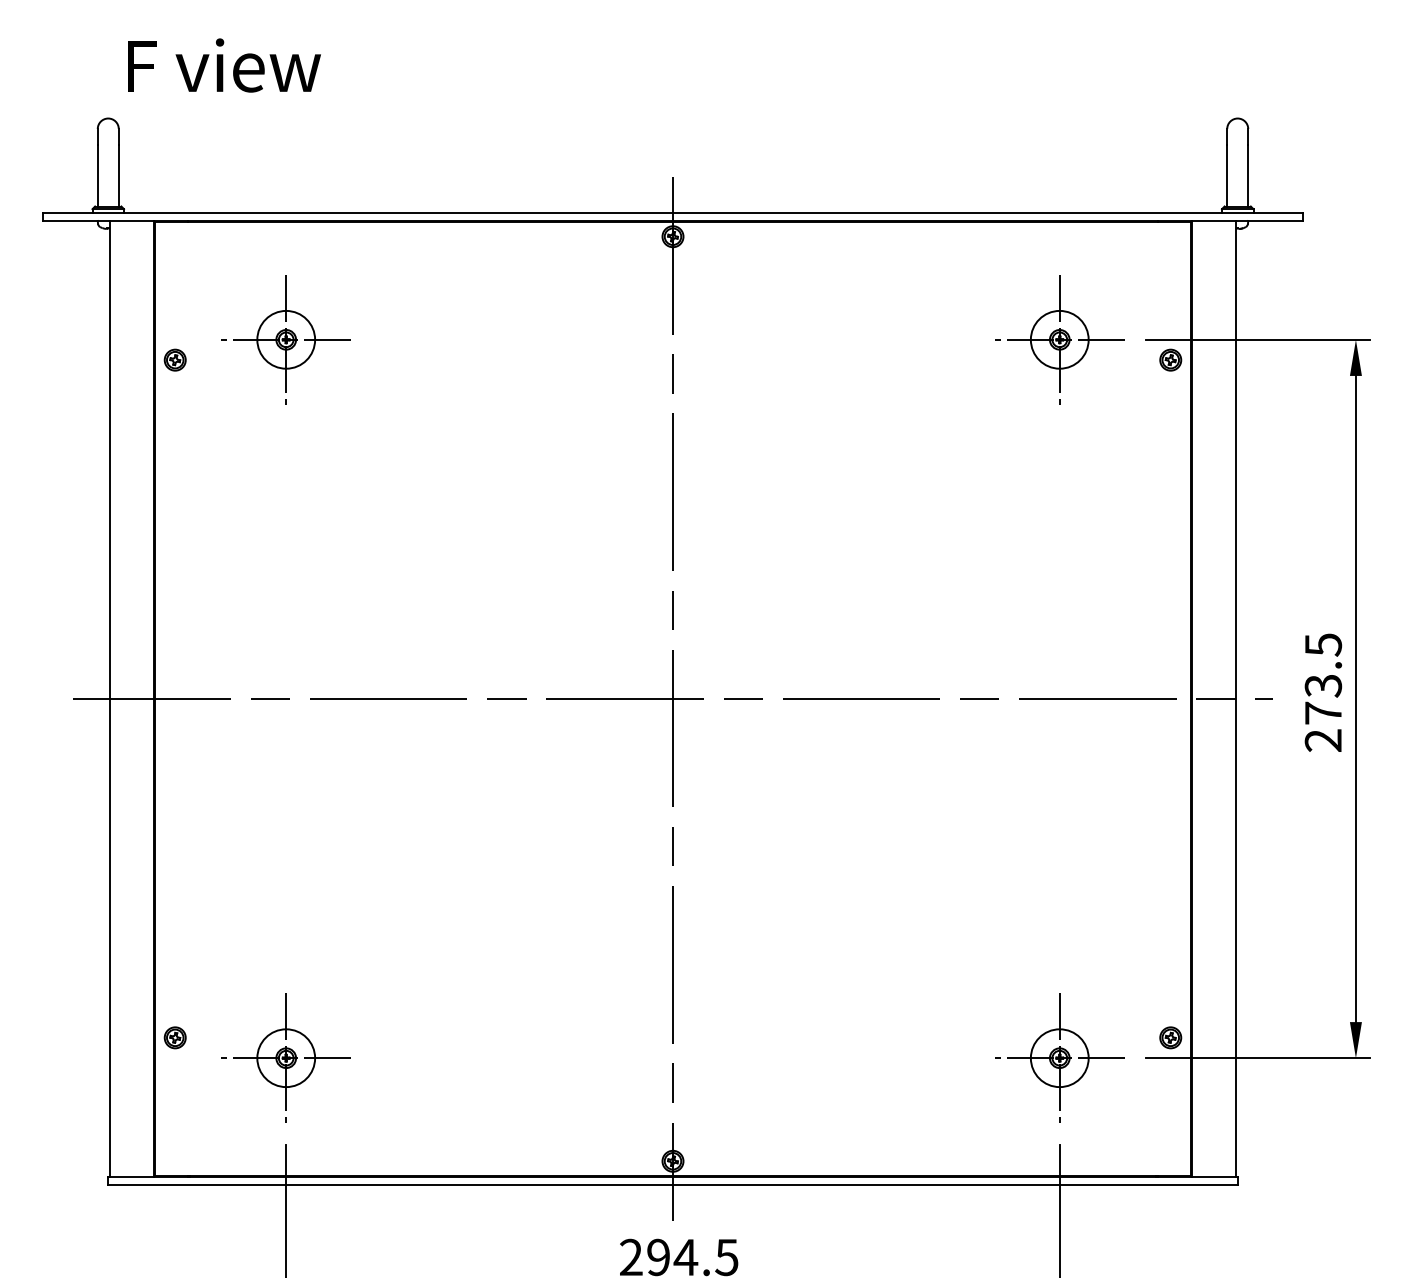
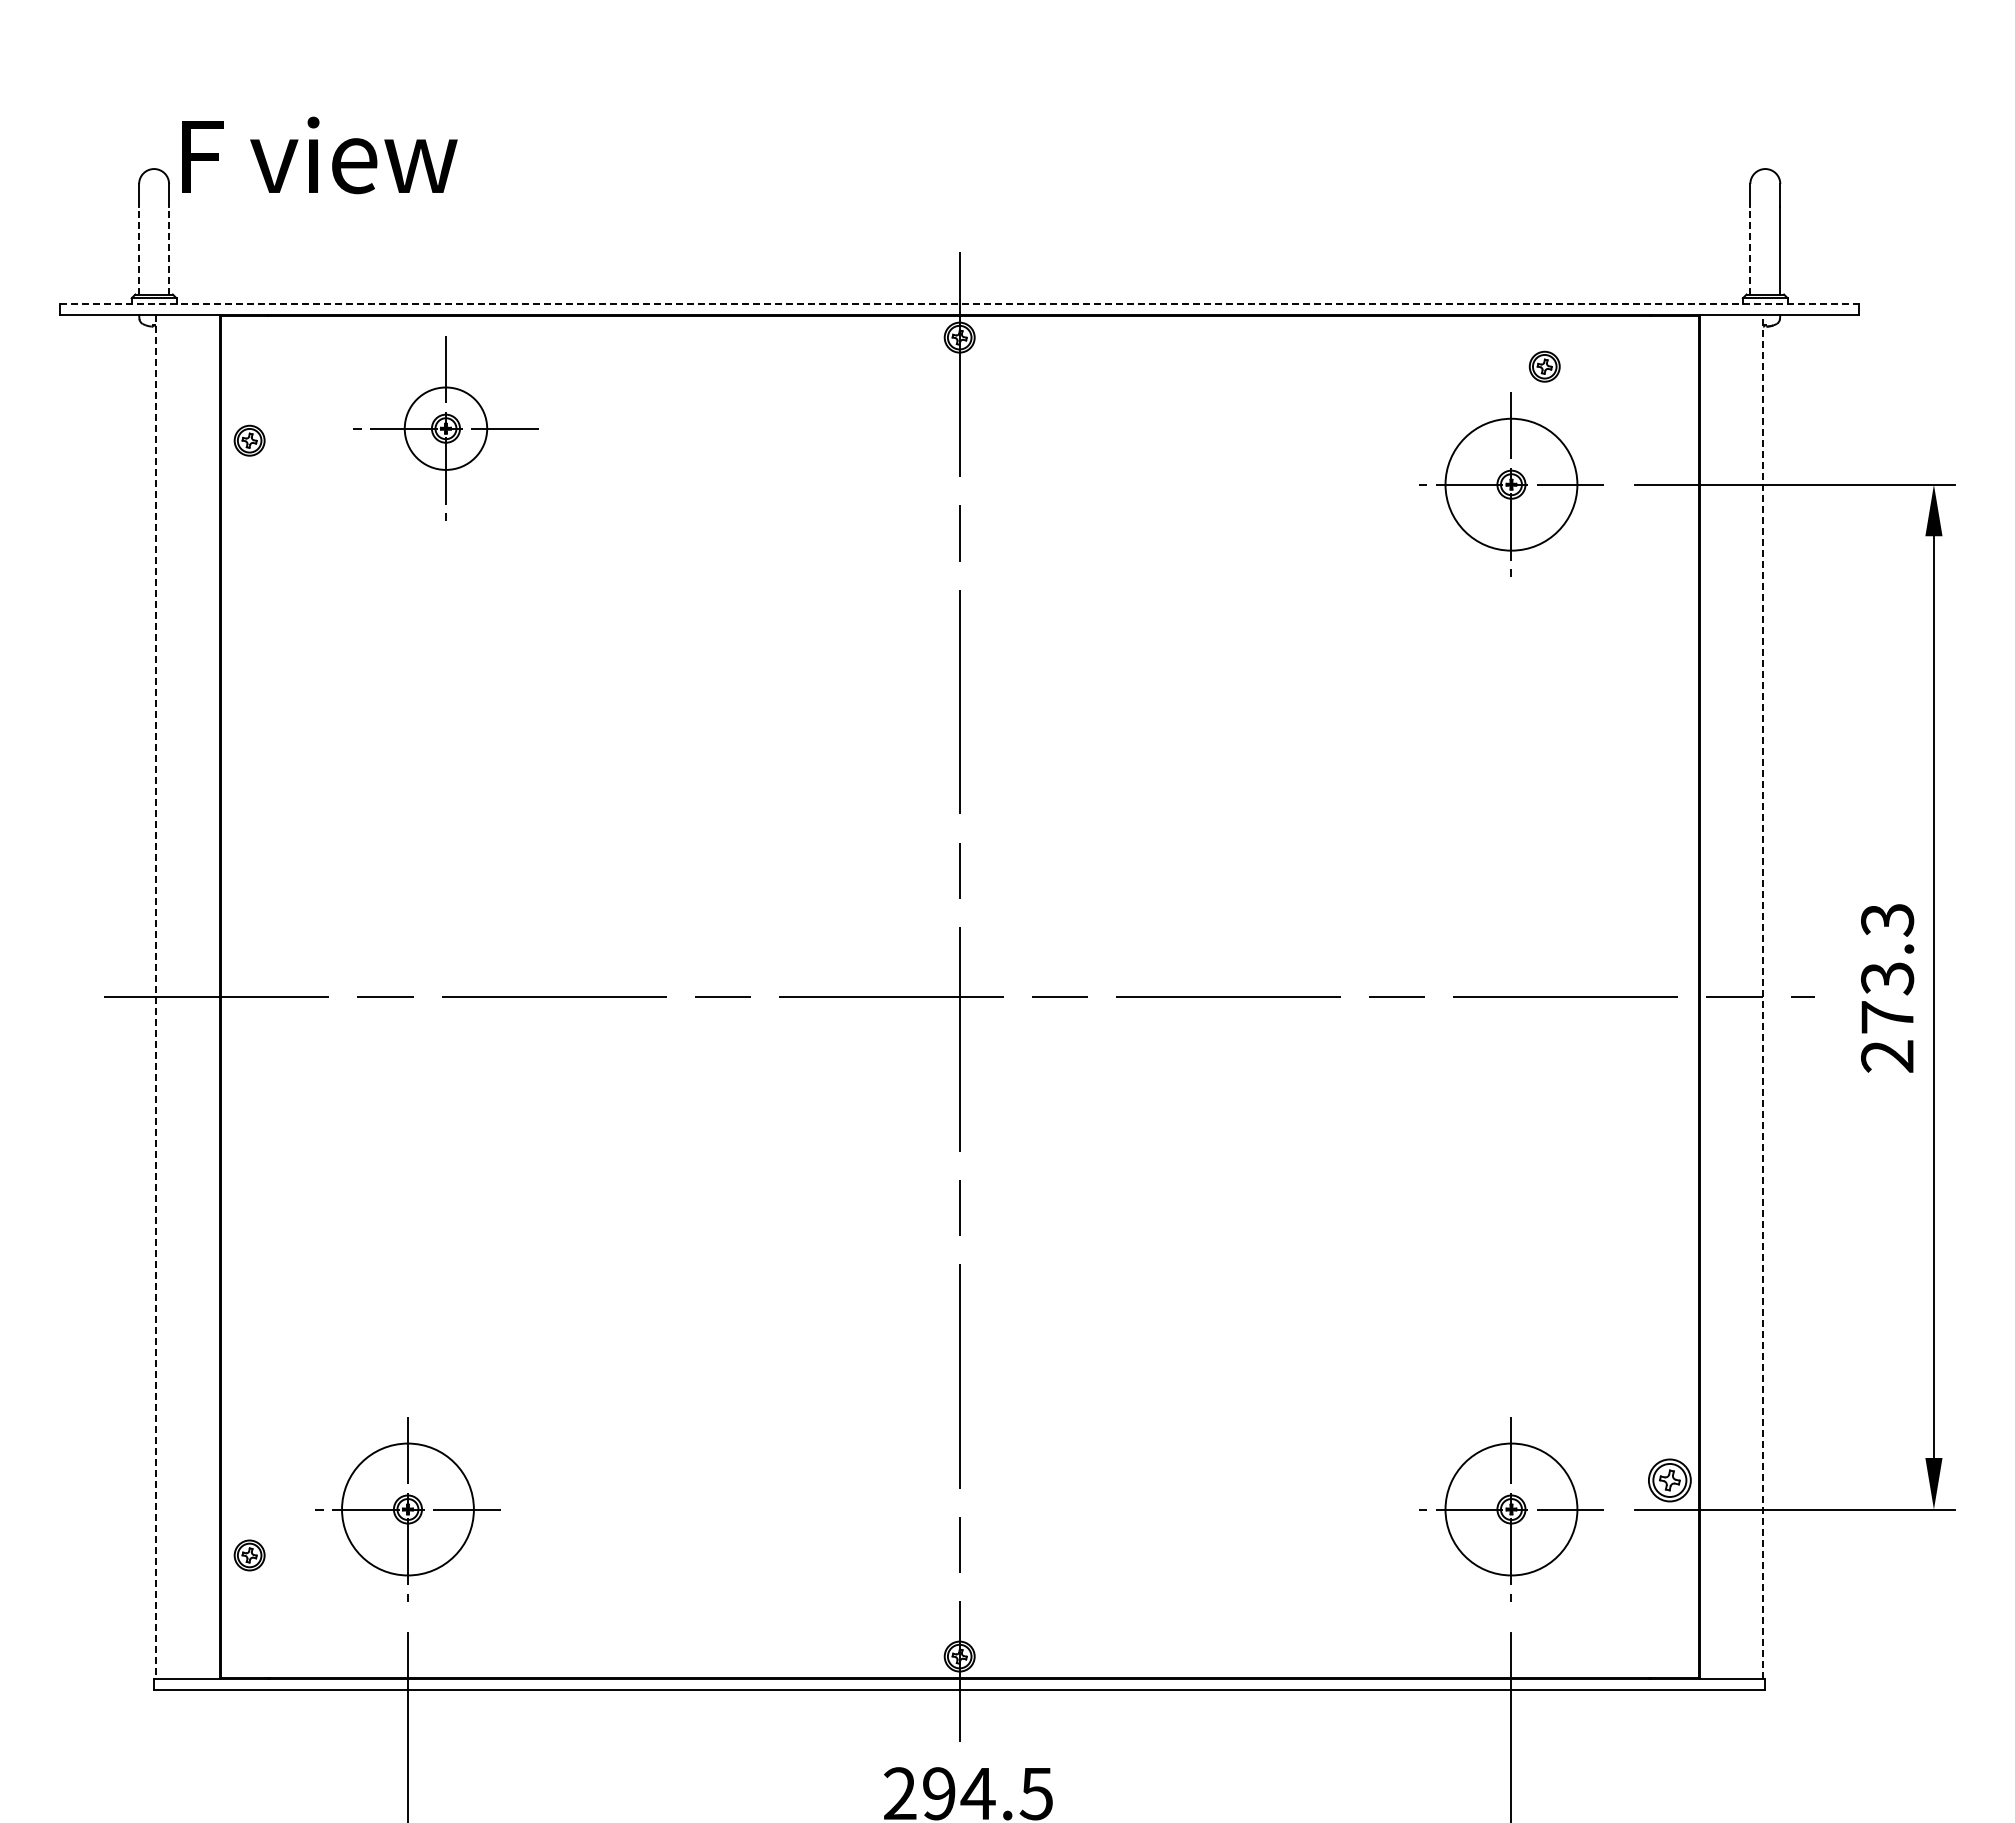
text: (224, 65) -> (319, 155), moved
line: (98, 175) -> (139, 250), solid -> dashed
line: (119, 175) -> (169, 250), solid -> dashed
line: (1227, 175) -> (1750, 250), solid -> dashed
line: (673, 212) -> (960, 303), solid -> dashed
part: (285, 339) -> (445, 428), moved
circle: (1059, 339) -> (1511, 484), size x1.6
part: (175, 360) -> (249, 440), moved
part: (1170, 360) -> (1544, 366), moved
text: (1323, 645) -> (1887, 920), 273.5 -> 273.3
line: (109, 699) -> (155, 997), solid -> dashed
line: (1236, 699) -> (1763, 997), solid -> dashed
part: (175, 1037) -> (249, 1555), moved
part: (1170, 1037) -> (1669, 1480), size x1.4
circle: (285, 1058) -> (407, 1509), size x1.6
circle: (1059, 1058) -> (1511, 1509), size x1.6

